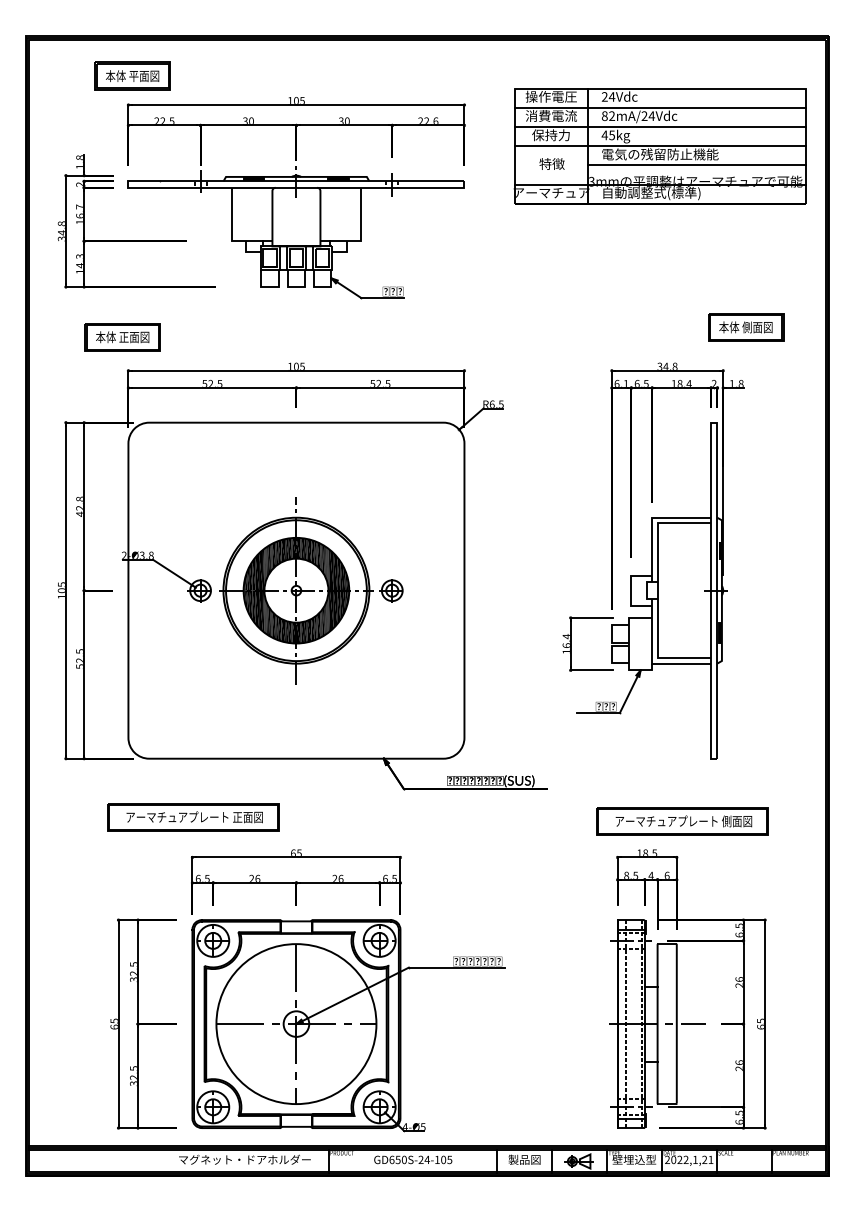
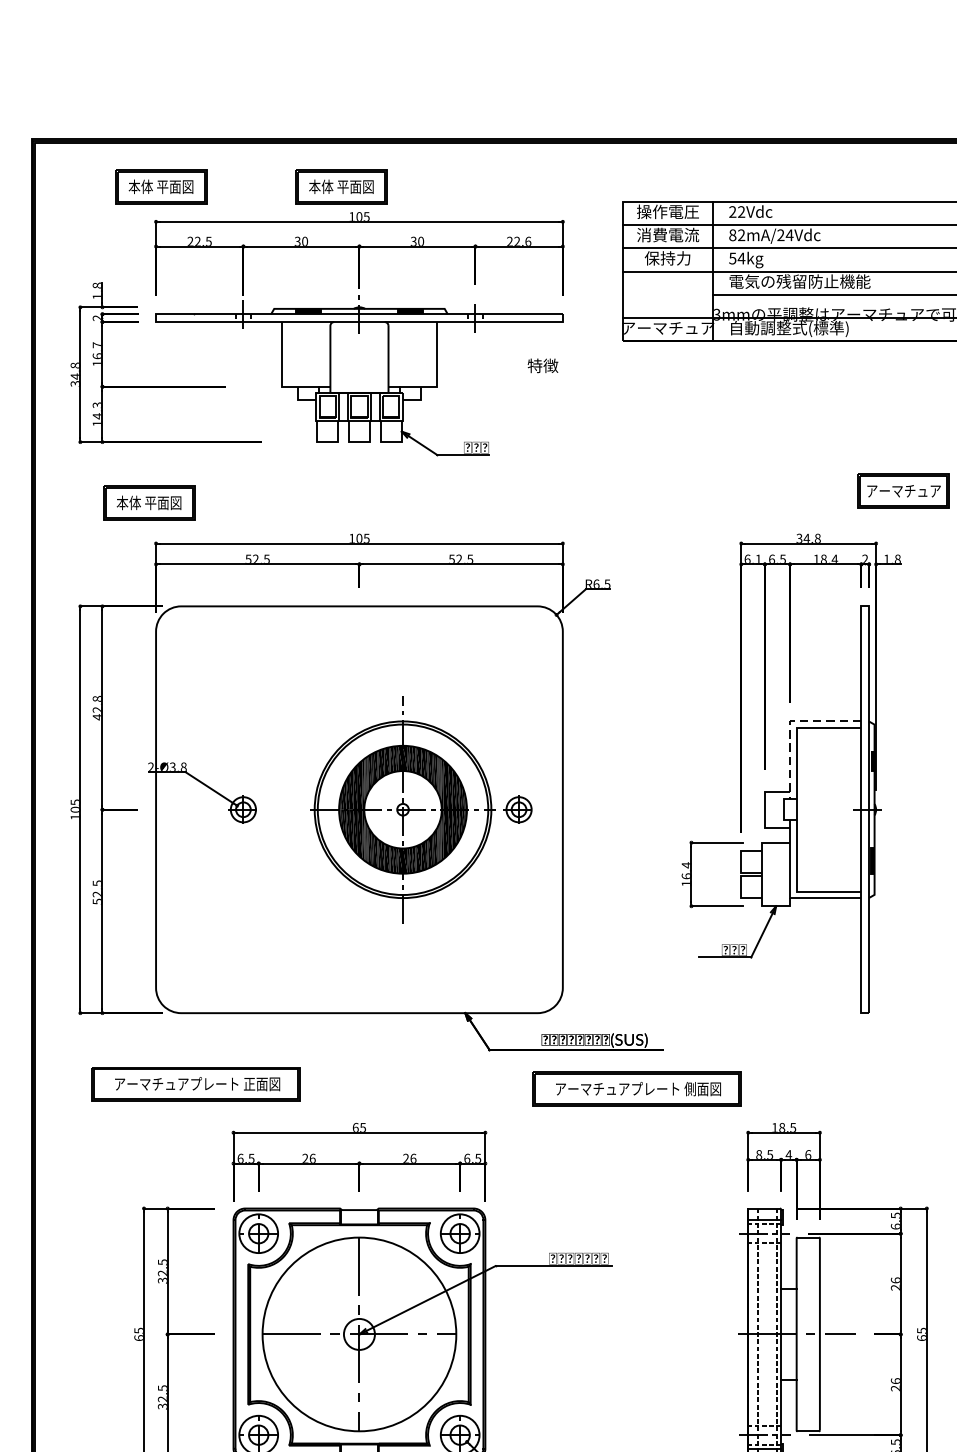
part: (281, 75) -> (341, 186), added
text: (611, 96) -> (740, 211), 24Vdc -> 22Vdc
text: (608, 135) -> (737, 258), 45kg -> 54kg
text: (551, 163) -> (542, 365), moved
text: (746, 327) -> (904, 491), 本体 側面図 -> アーマチュア
text: (123, 337) -> (150, 503), 本体 正面図 -> 本体 平面図
line: (652, 520) -> (790, 724), solid -> dashed
part: (311, 590) -> (421, 809), moved
part: (193, 817) -> (196, 1084), moved
part: (682, 821) -> (636, 1089), moved

